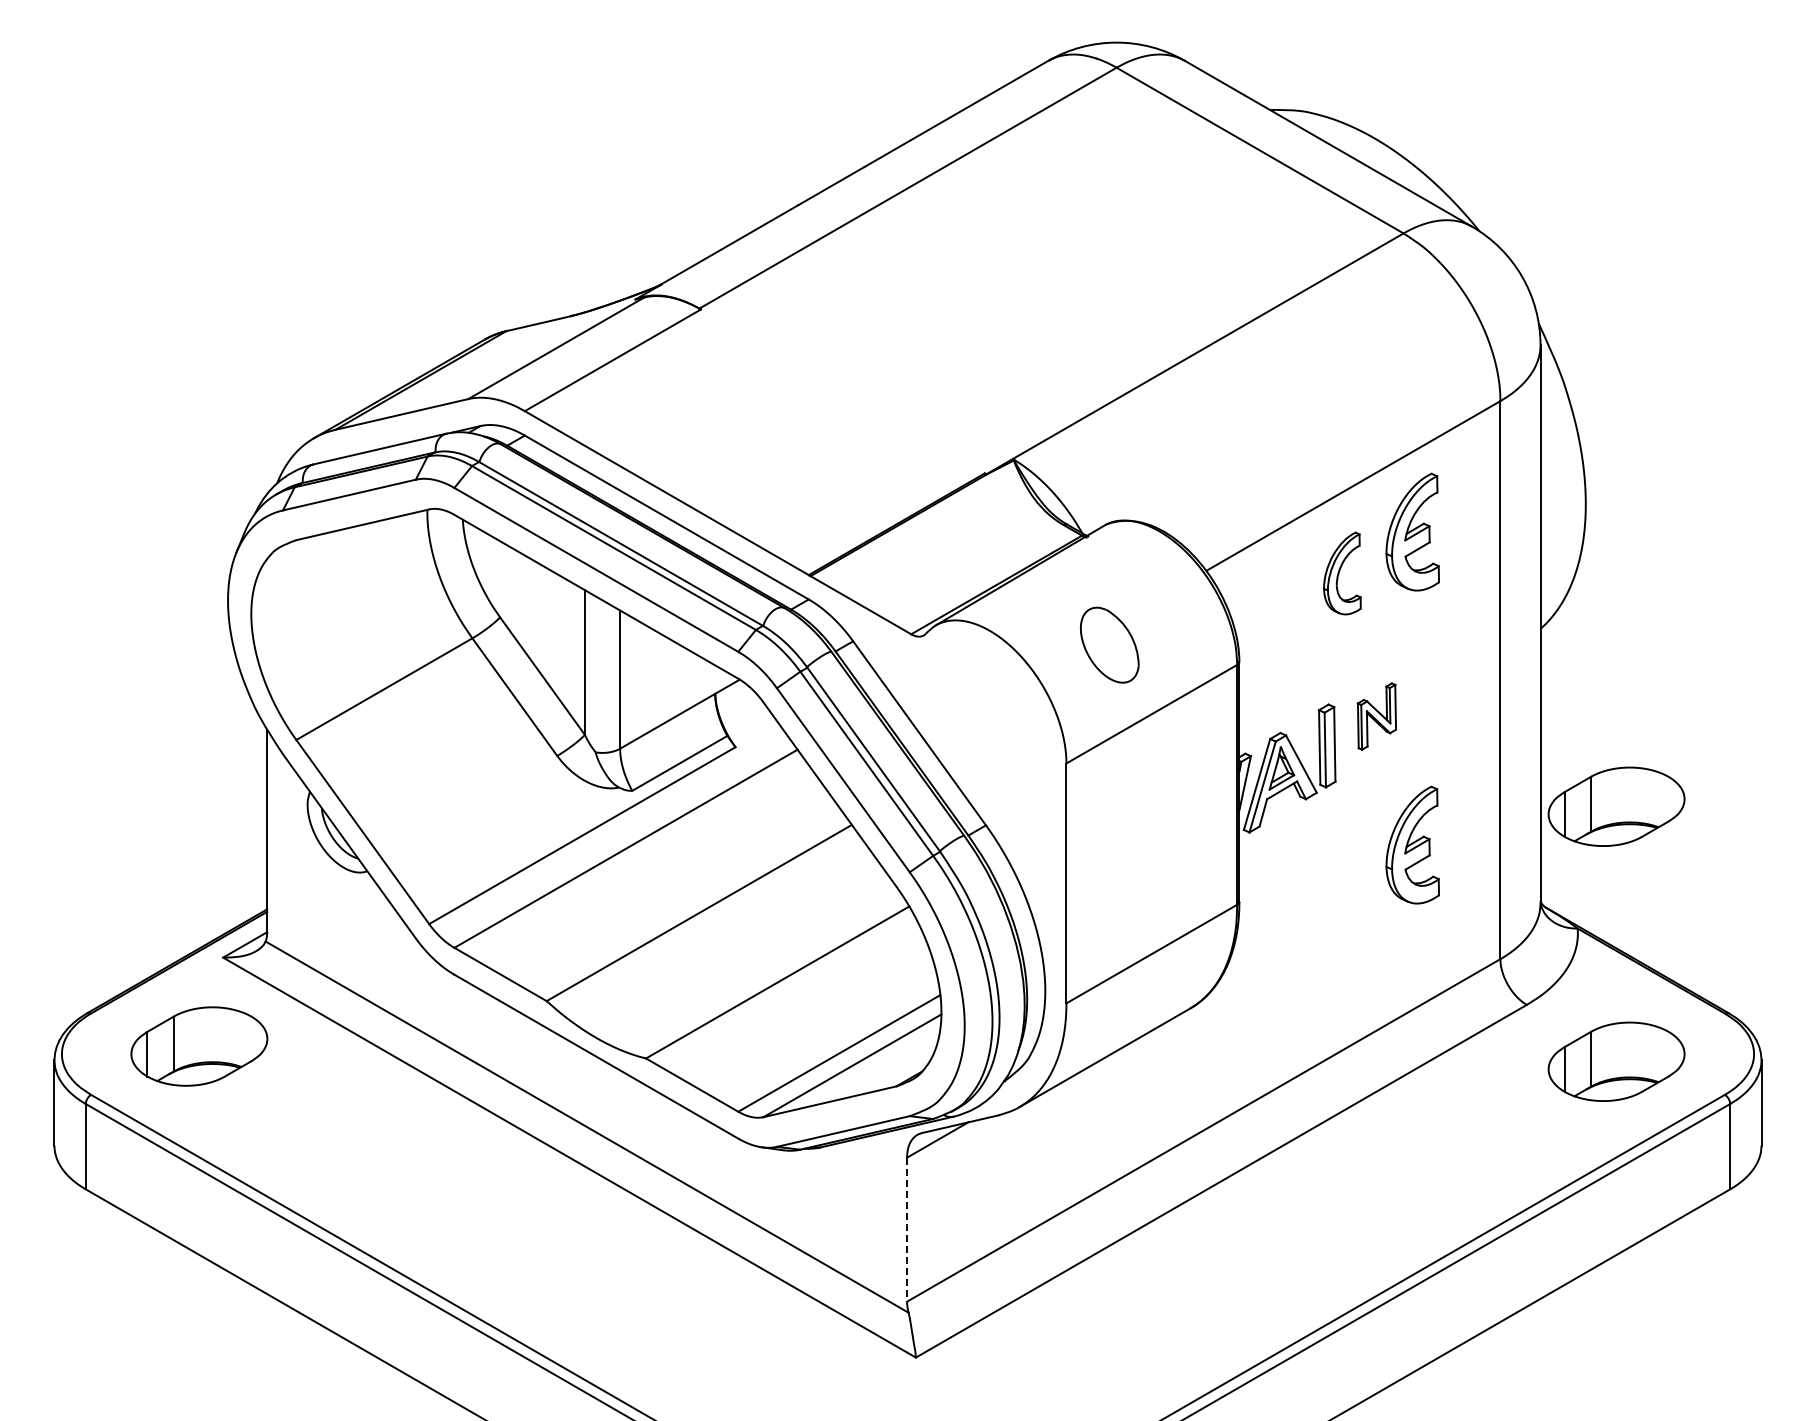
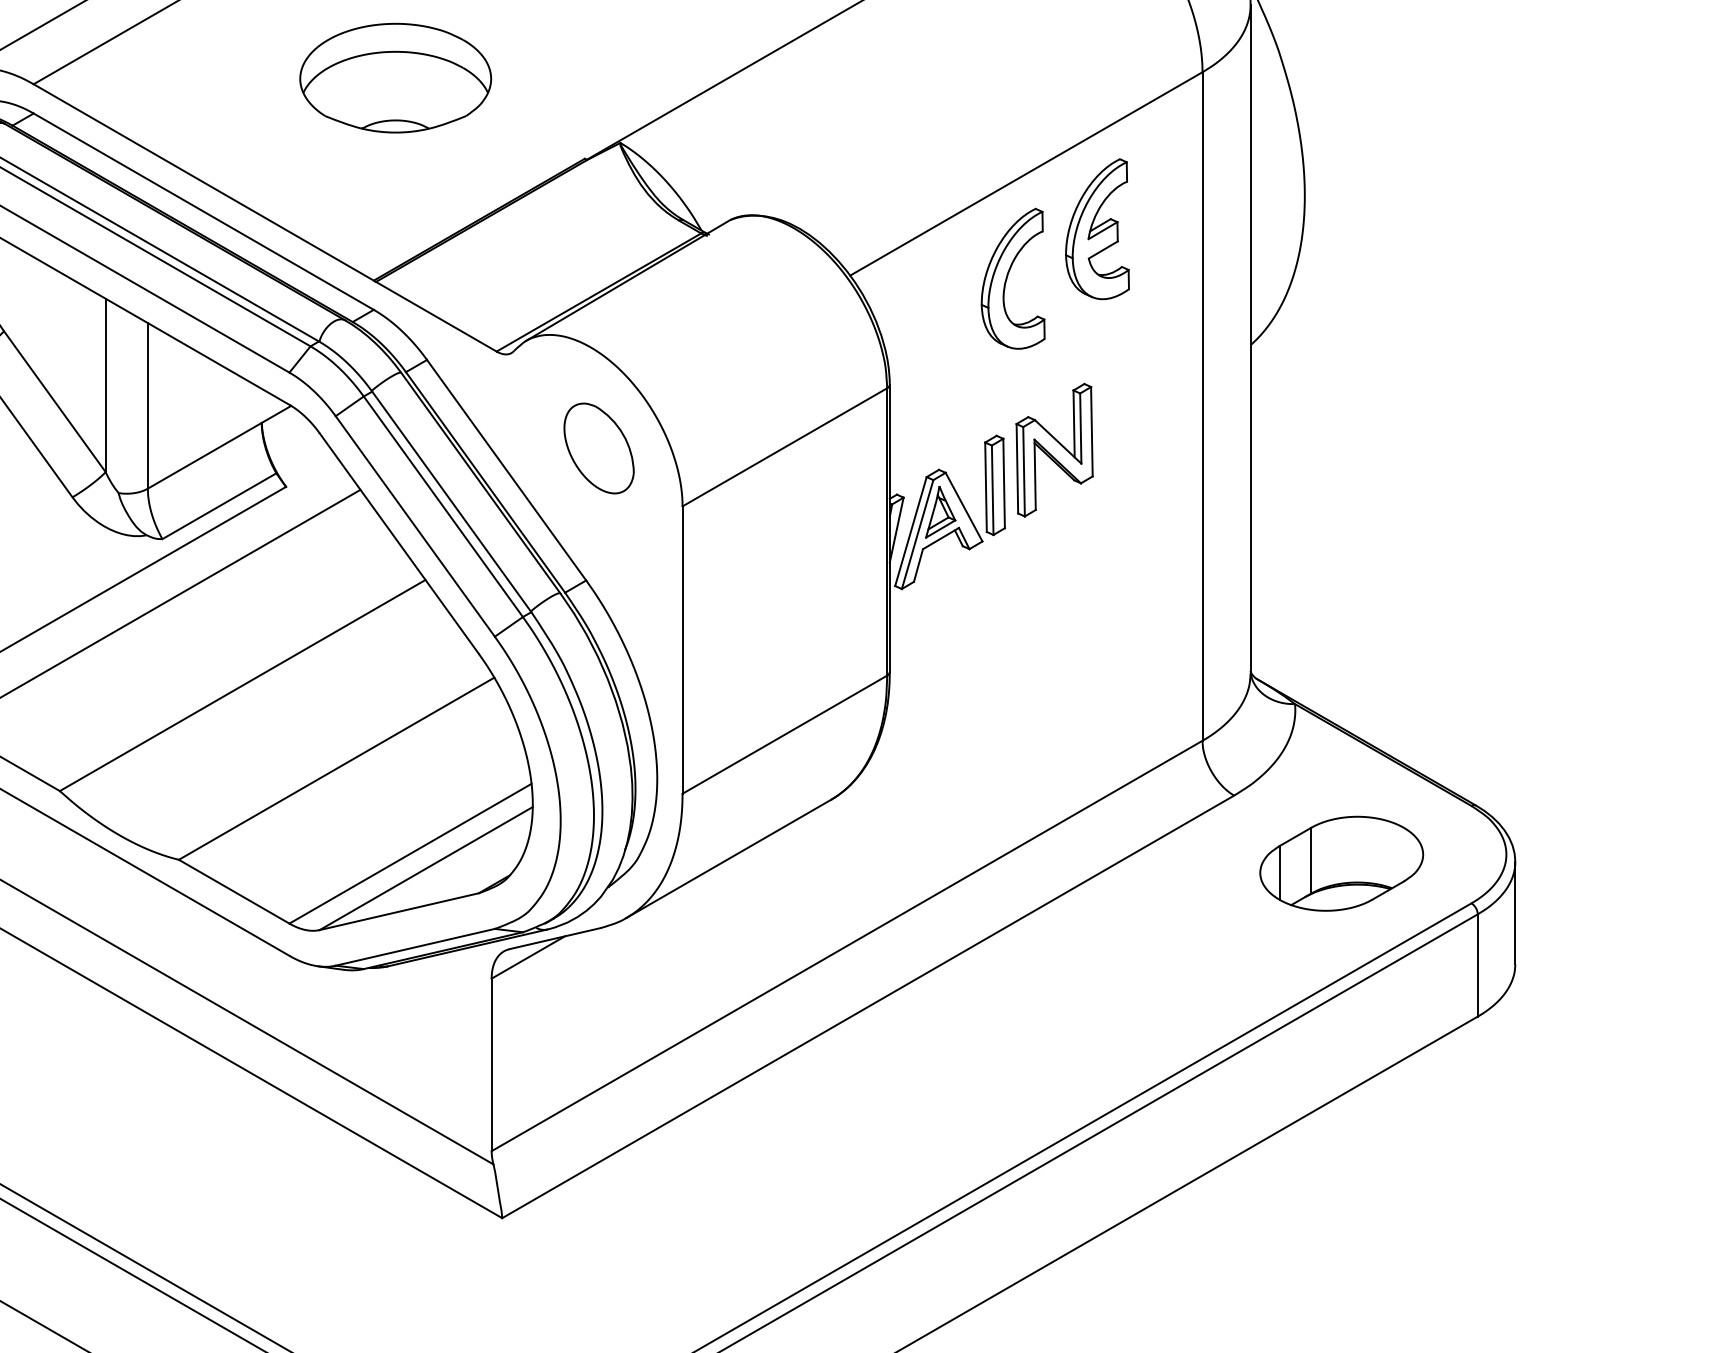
part: (826, 405) -> (395, 77), added
part: (1342, 573) -> (1013, 278), size x1.43
part: (1109, 644) -> (598, 447), moved
part: (1376, 716) -> (1054, 450), size x1.67
part: (1616, 806) -> (1341, 557), removed
part: (1412, 844) -> (1097, 603), removed
line: (907, 1230) -> (492, 1065), dashed -> solid

